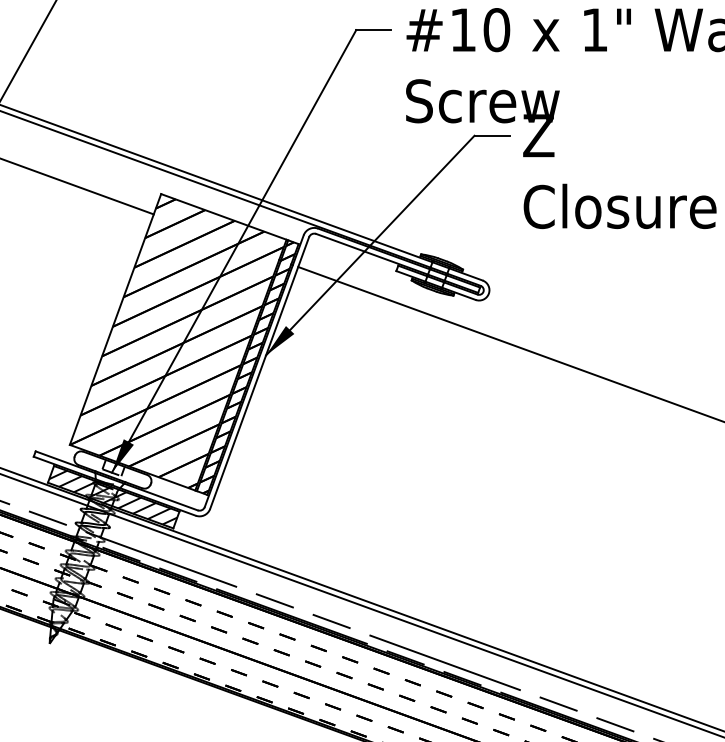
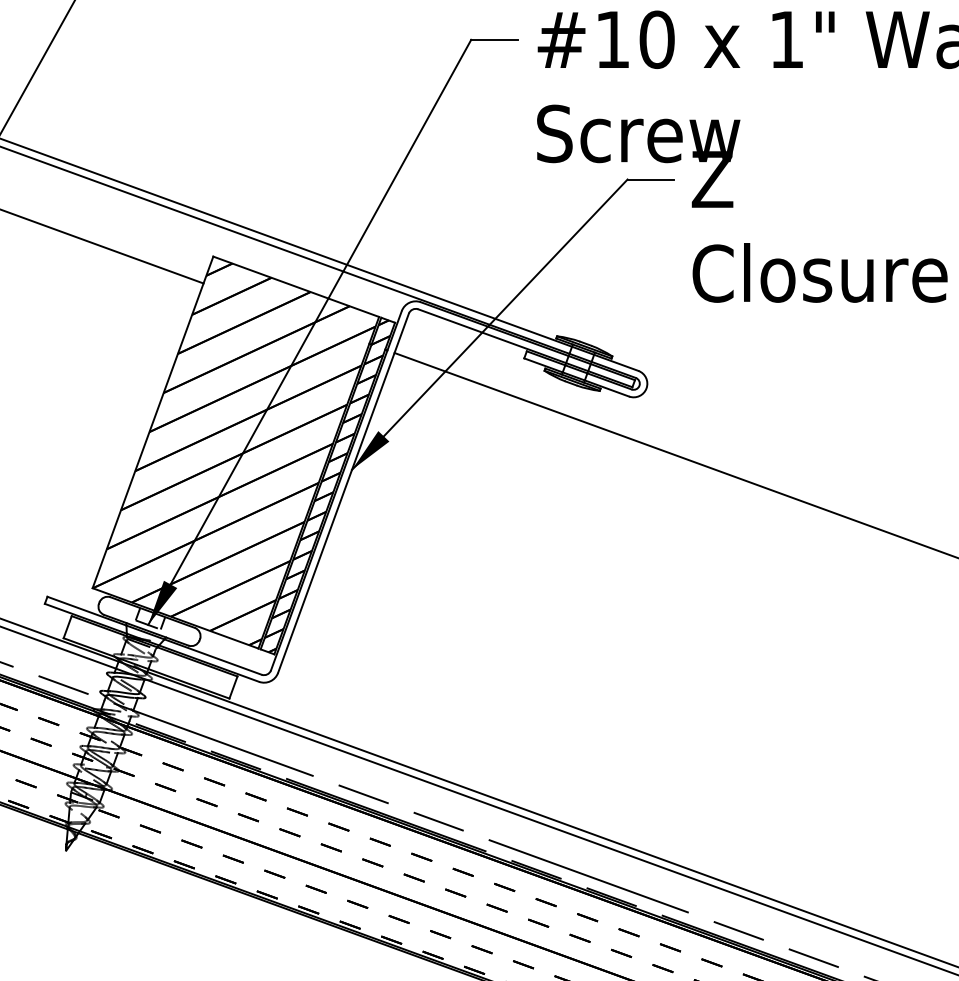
hatch: (112, 497) -> (149, 657), removed

